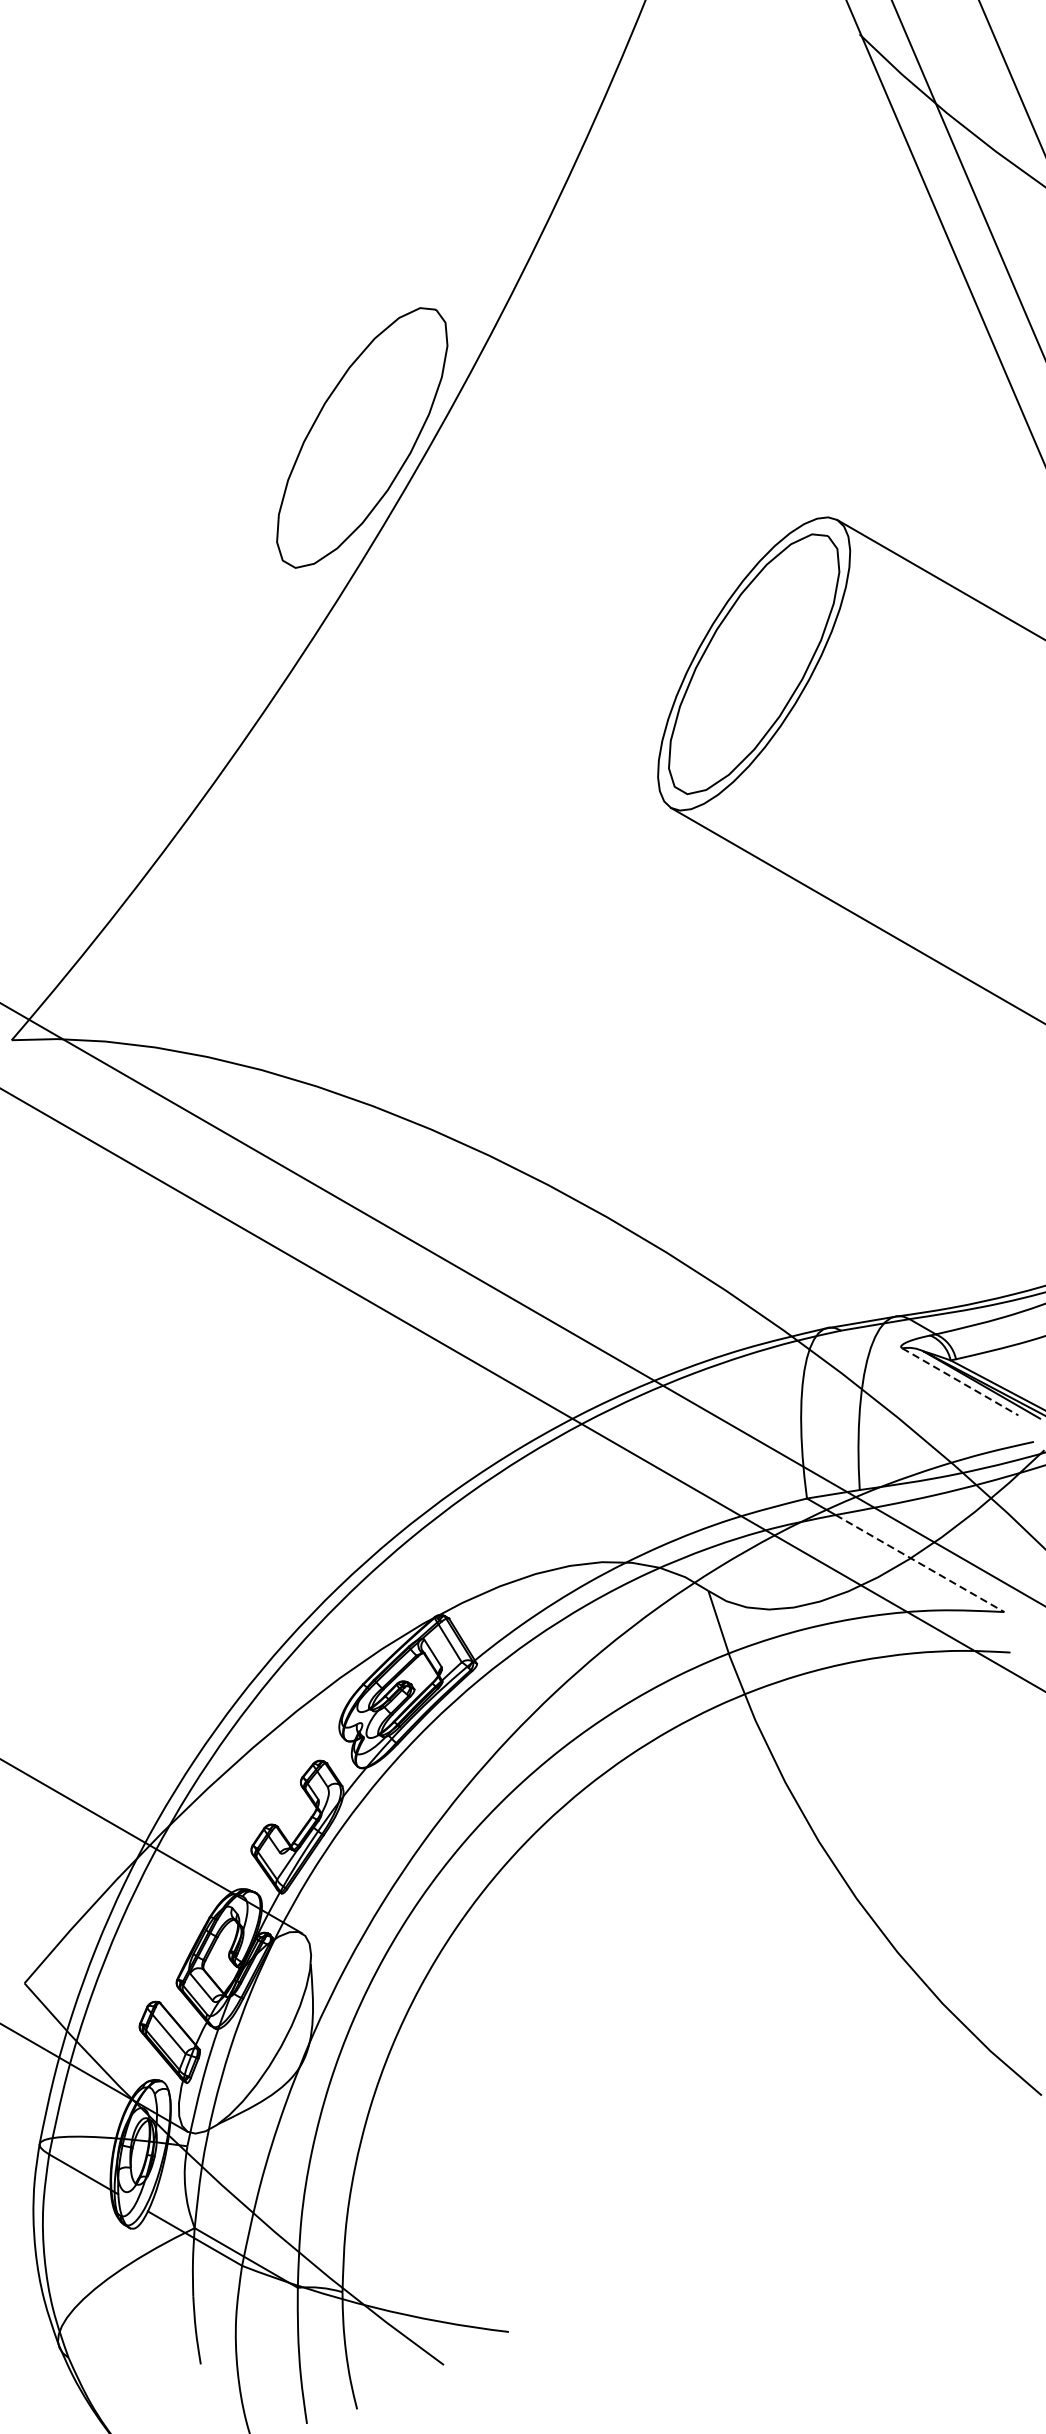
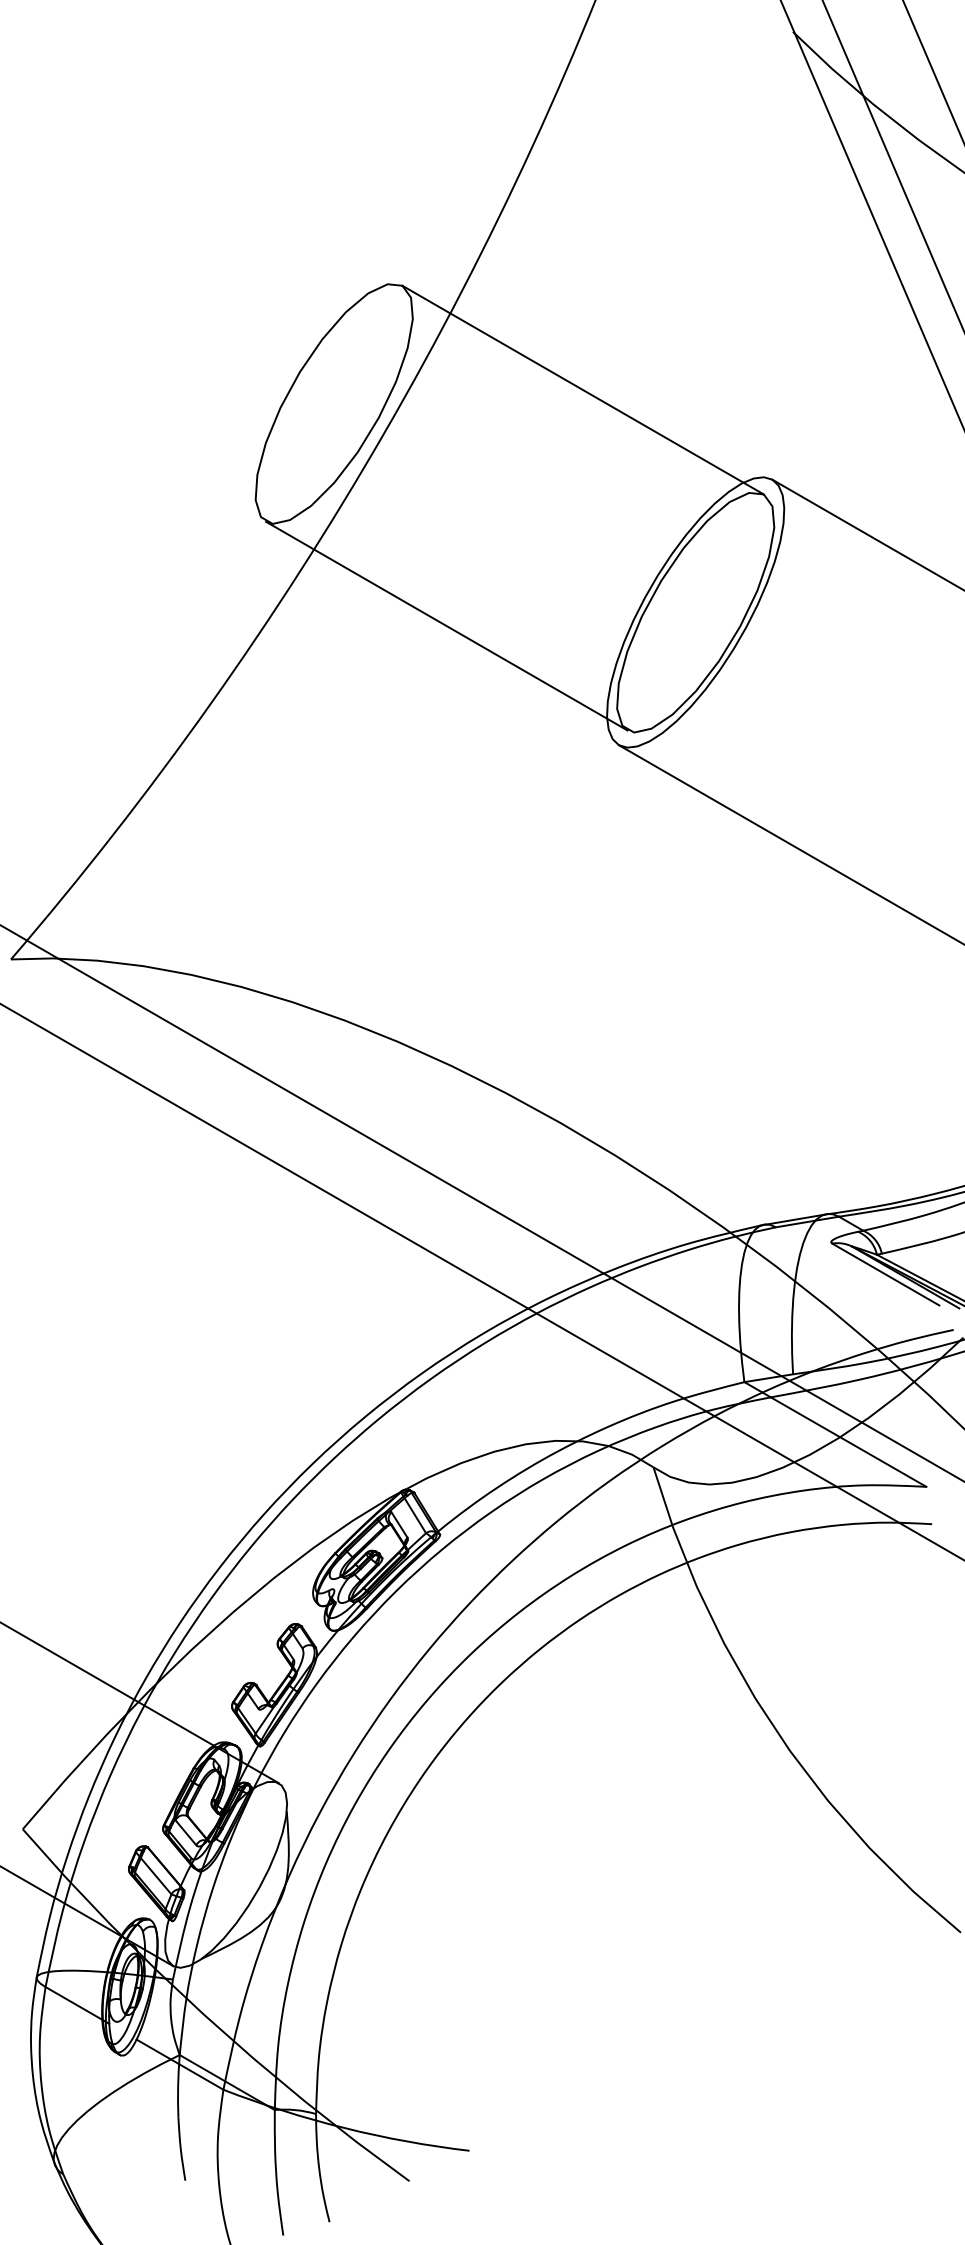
line: (631, 422) -> (582, 389), added
line: (483, 678) -> (446, 625), added
line: (959, 1381) -> (885, 1274), dashed -> solid
line: (919, 1563) -> (848, 1442), dashed -> solid

